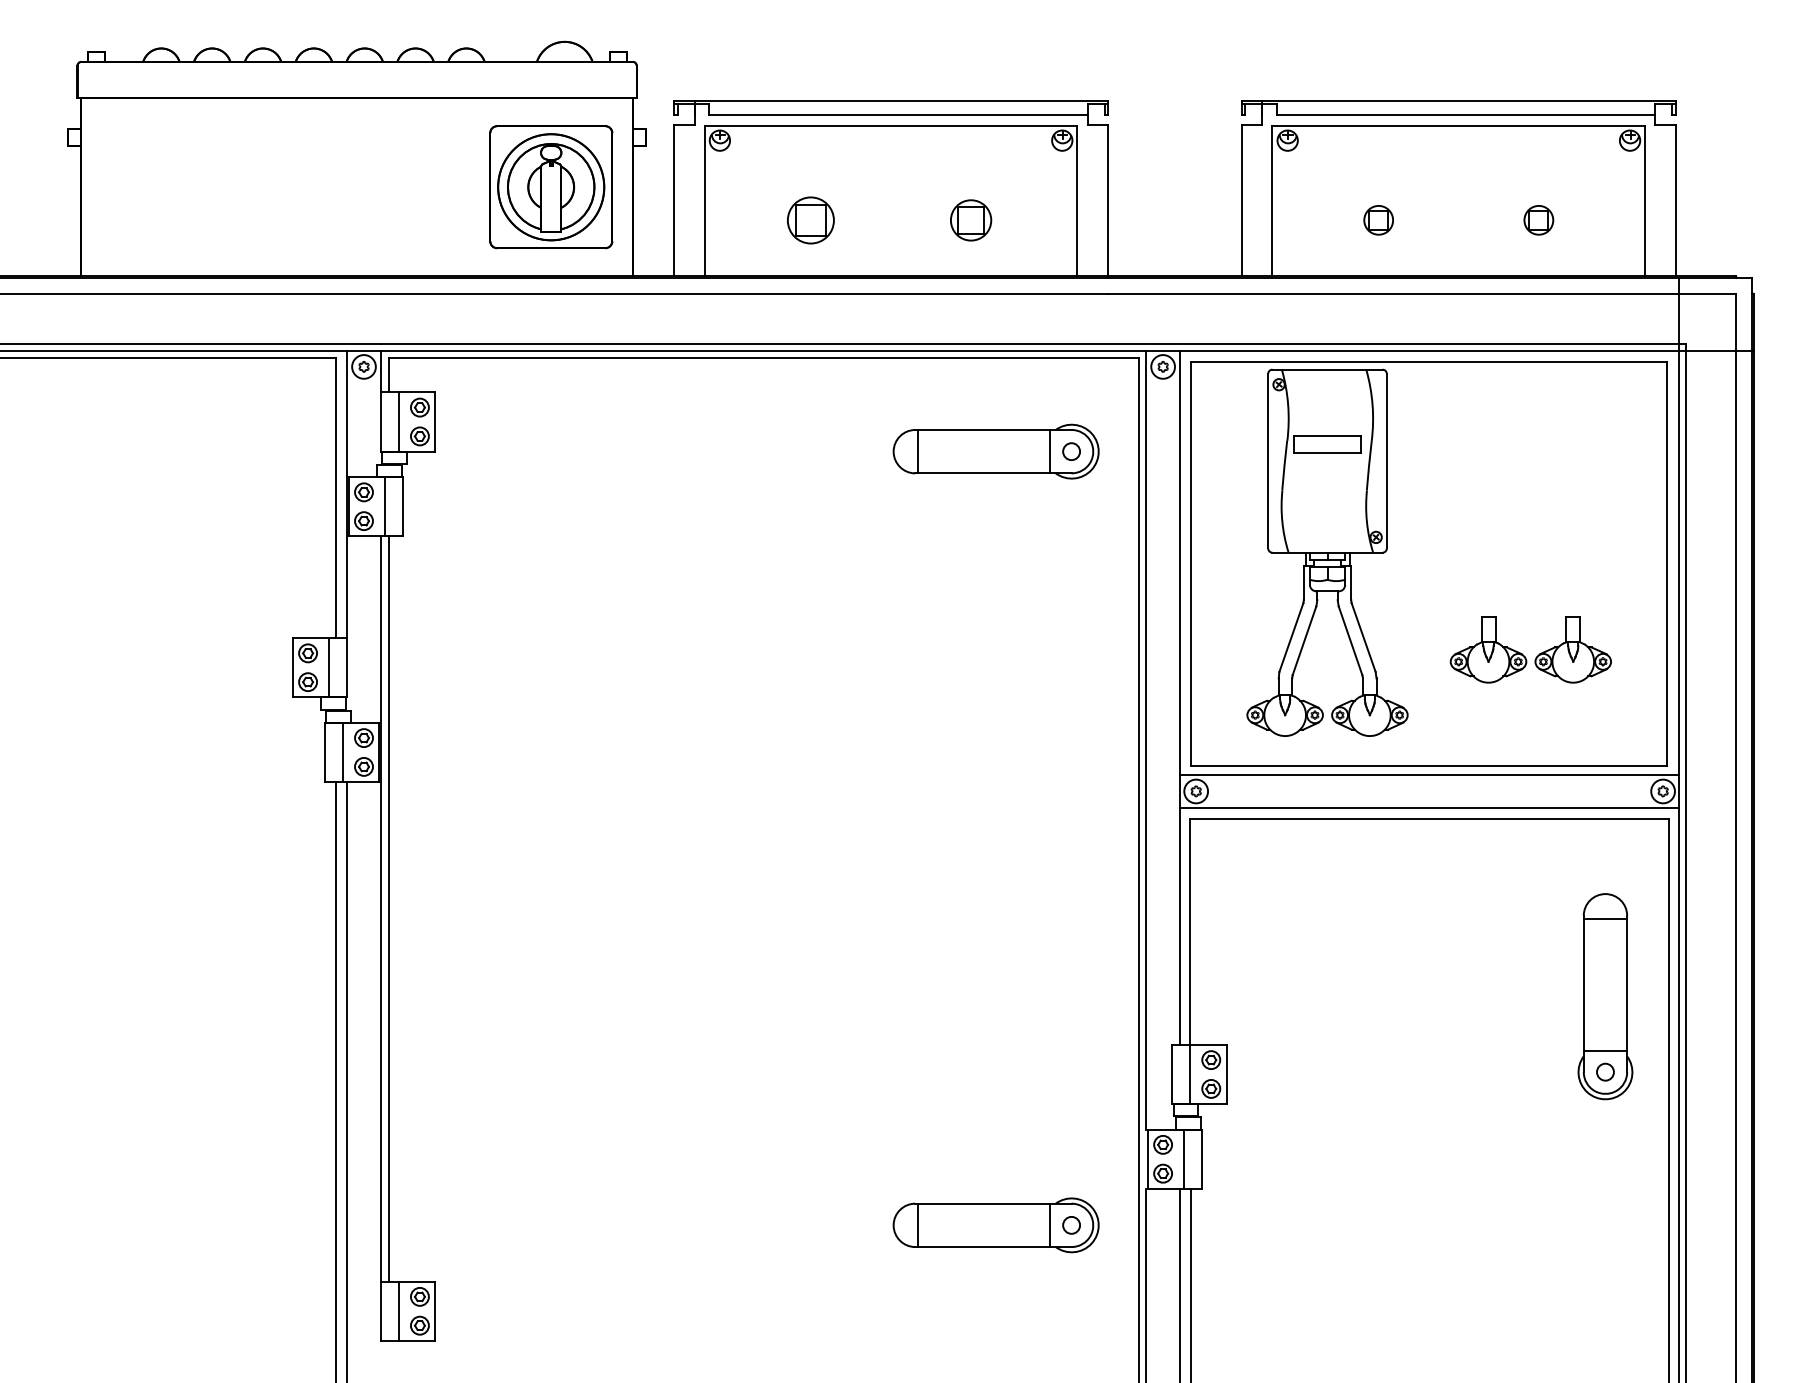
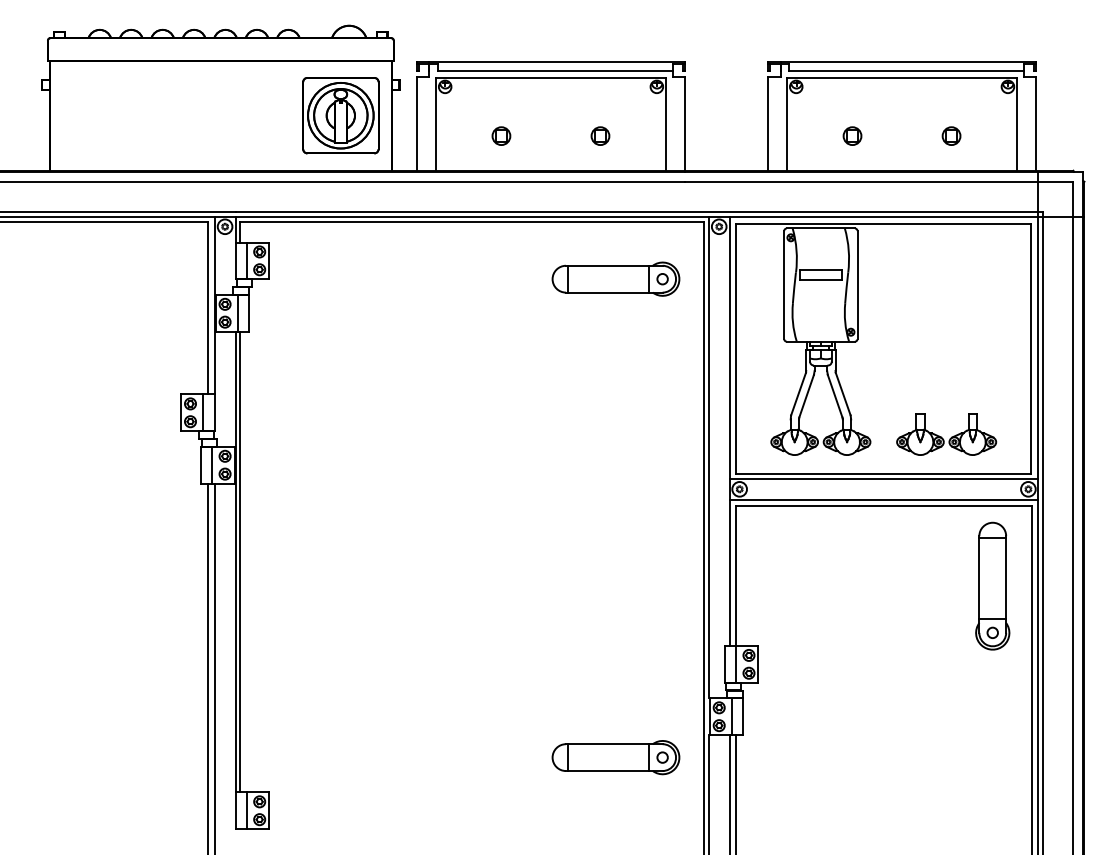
part: (811, 219) -> (501, 135), size x0.62
part: (971, 219) -> (600, 135), size x0.71
part: (1530, 649) -> (946, 434), moved
part: (1605, 995) -> (992, 585), moved

